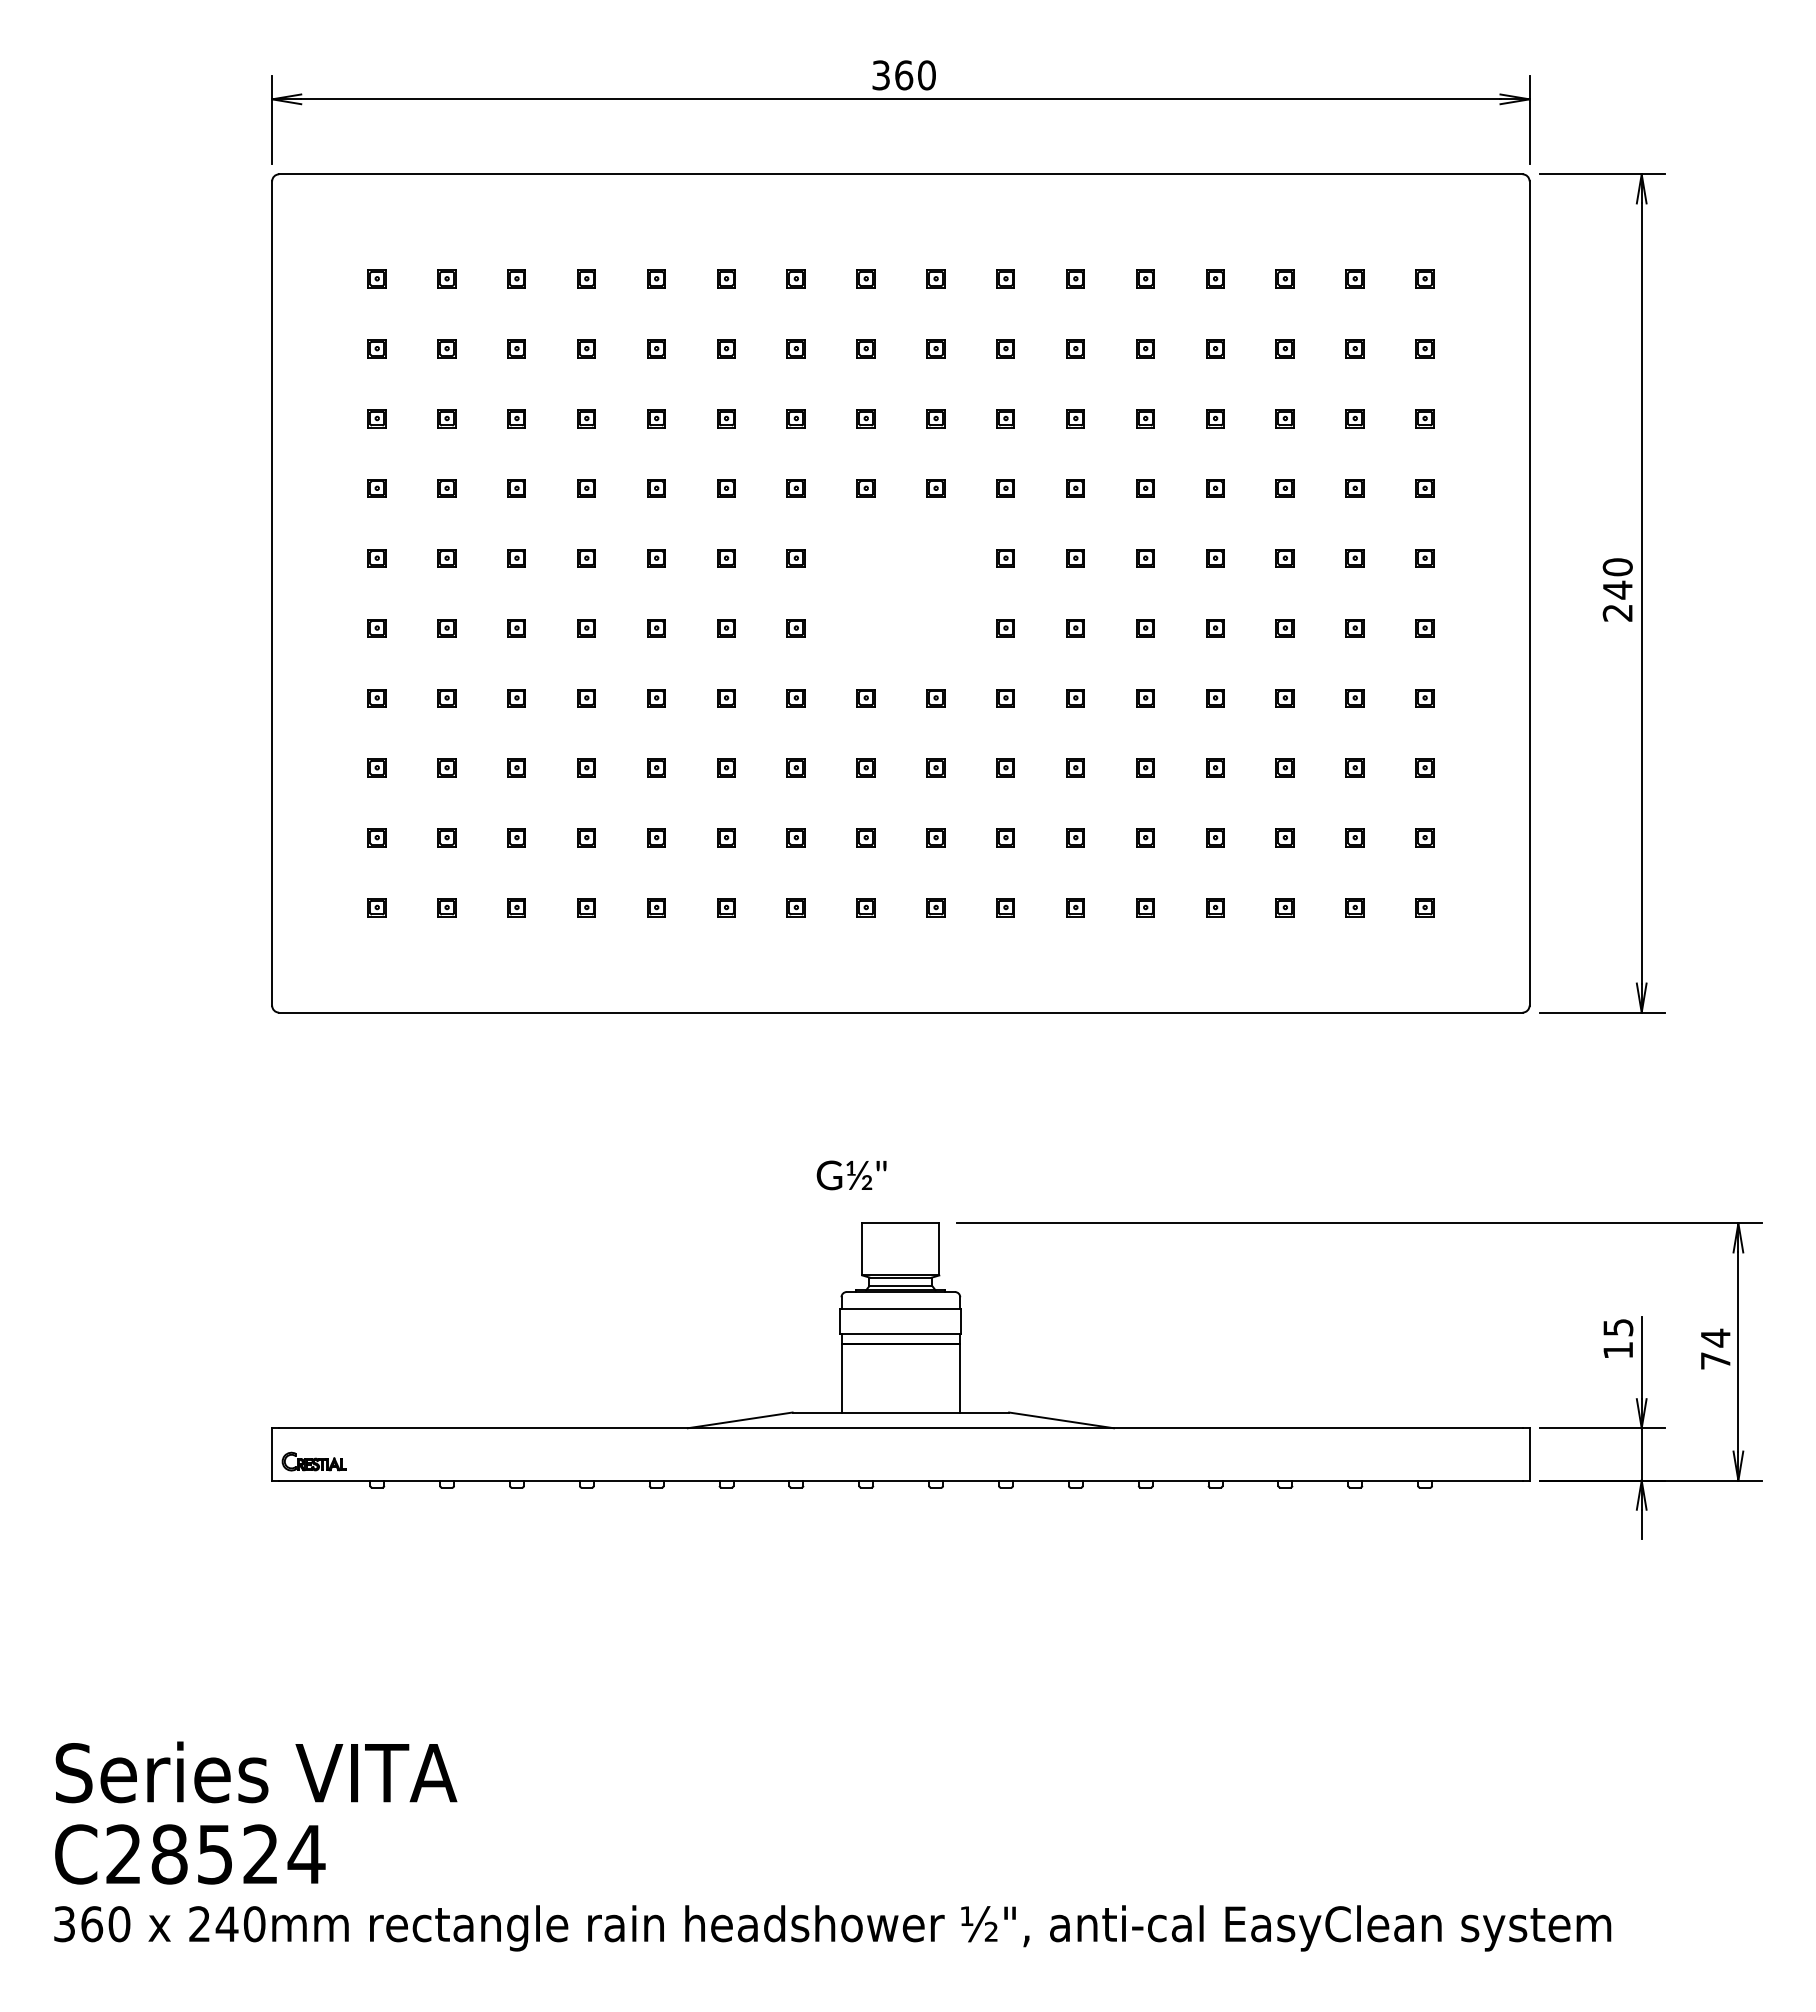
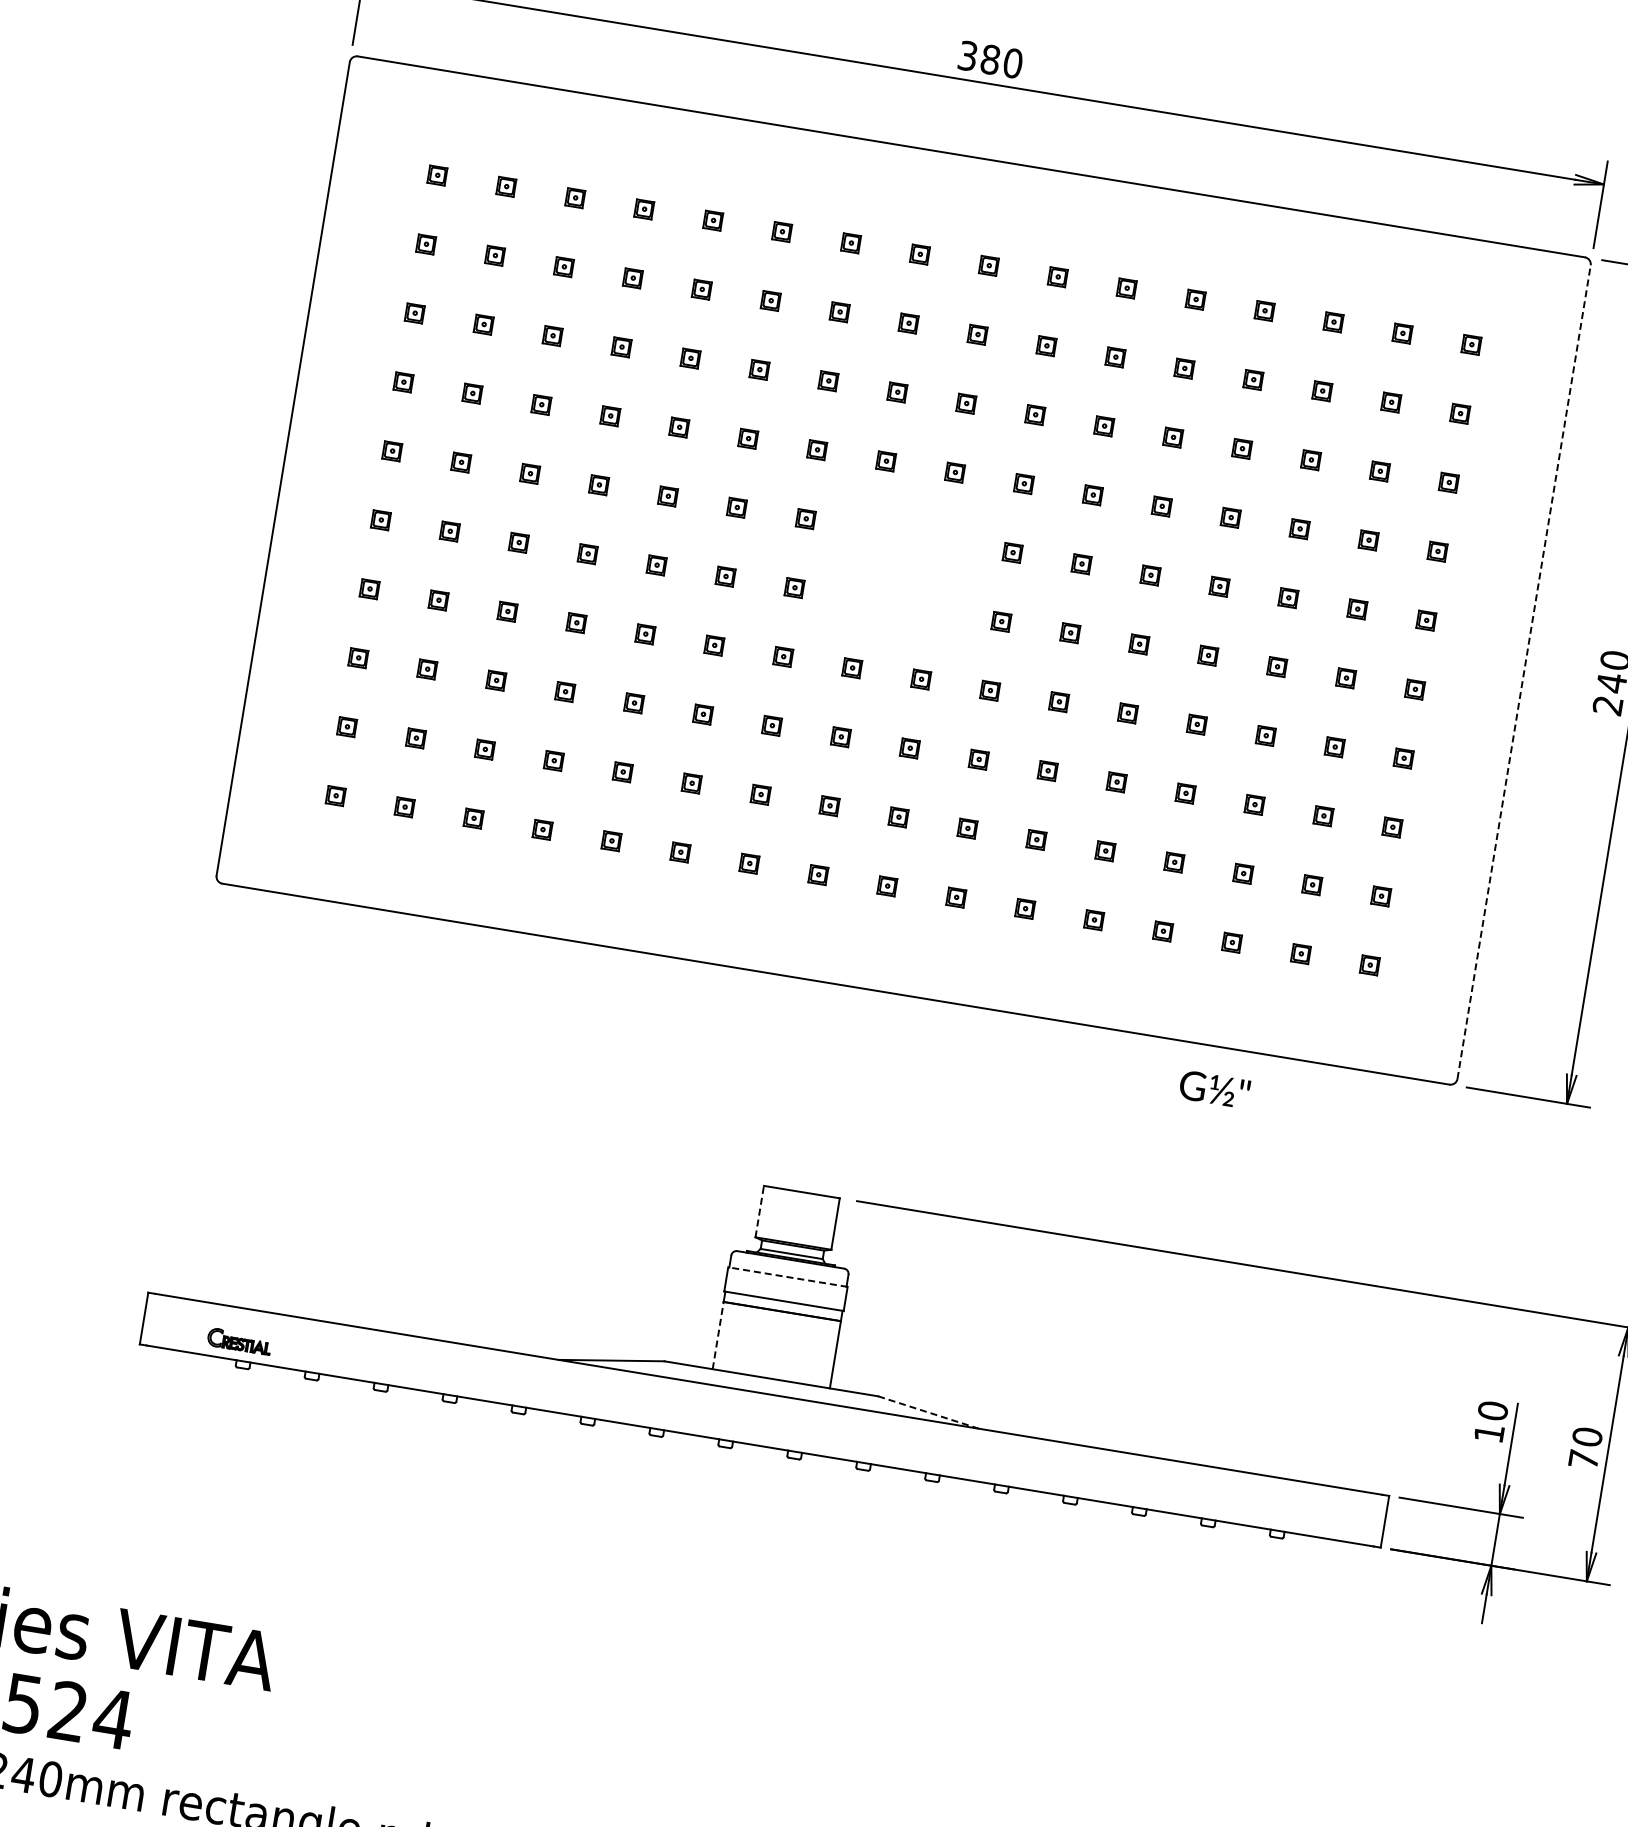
text: (904, 75) -> (990, 59), 360 -> 380
line: (1529, 592) -> (1524, 671), solid -> dashed
text: (851, 1175) -> (1214, 1089), moved
line: (862, 1248) -> (759, 1210), solid -> dashed
line: (900, 1309) -> (787, 1277), solid -> dashed
text: (1618, 1327) -> (1493, 1410), 15 -> 10
text: (1715, 1337) -> (1587, 1436), 74 -> 70
line: (841, 1377) -> (718, 1334), solid -> dashed
line: (1061, 1420) -> (928, 1412), solid -> dashed
part: (313, 1461) -> (238, 1341), moved

